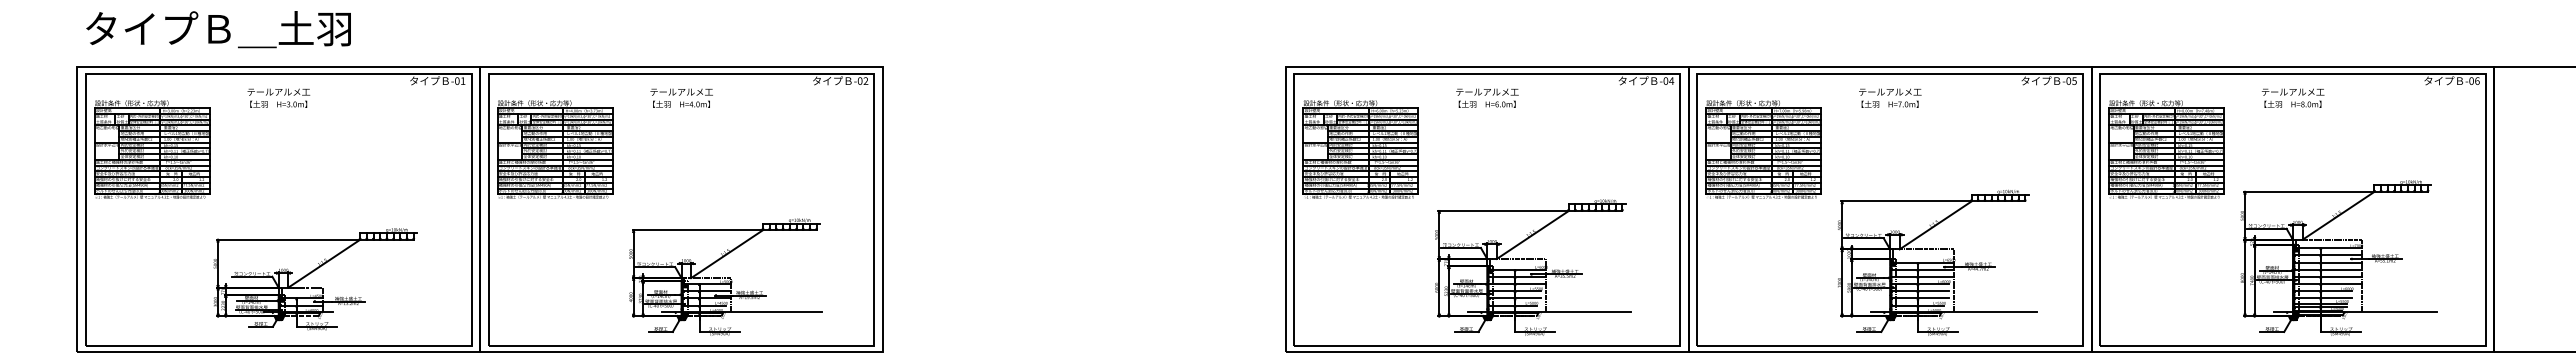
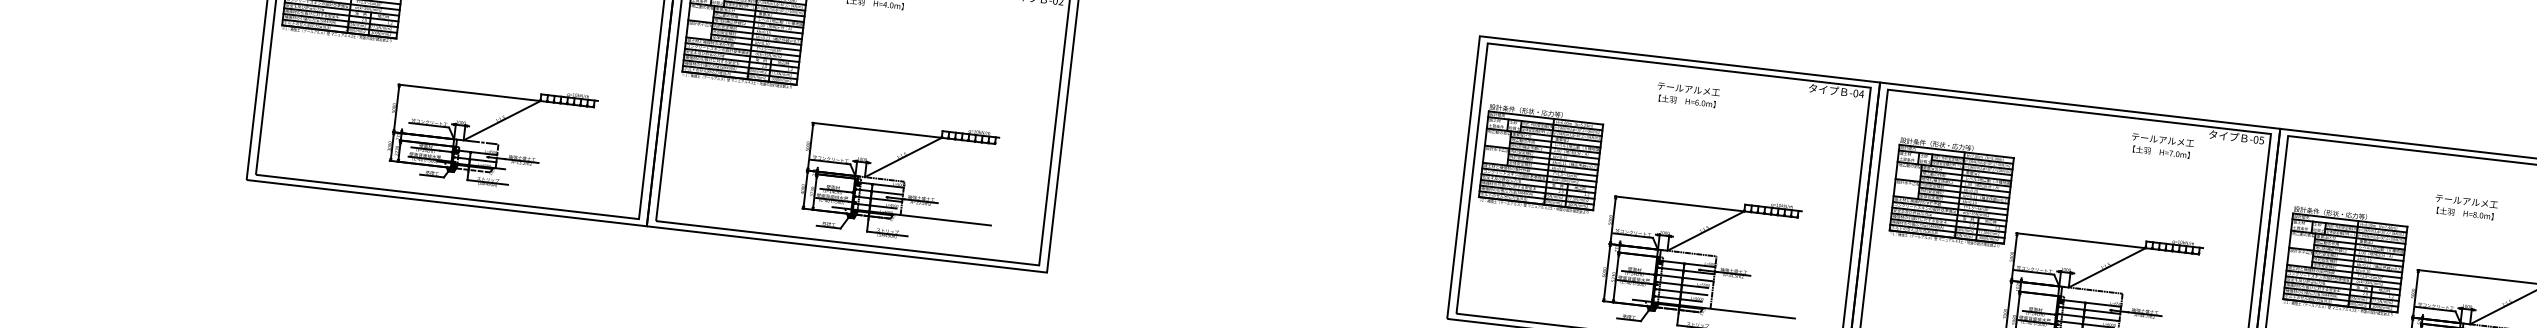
text: (1487, 97) -> (1688, 94), moved
text: (1890, 97) -> (2162, 145), moved
text: (2292, 97) -> (2465, 206), moved
part: (1360, 149) -> (1540, 159), moved
part: (1763, 149) -> (1951, 192), moved
part: (2166, 149) -> (2345, 261), moved

